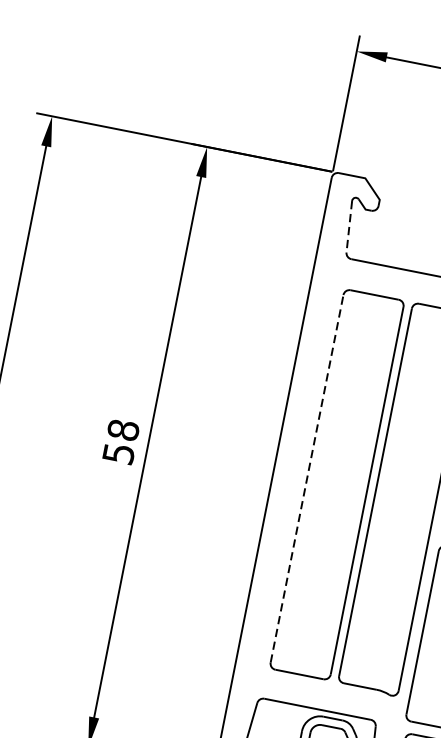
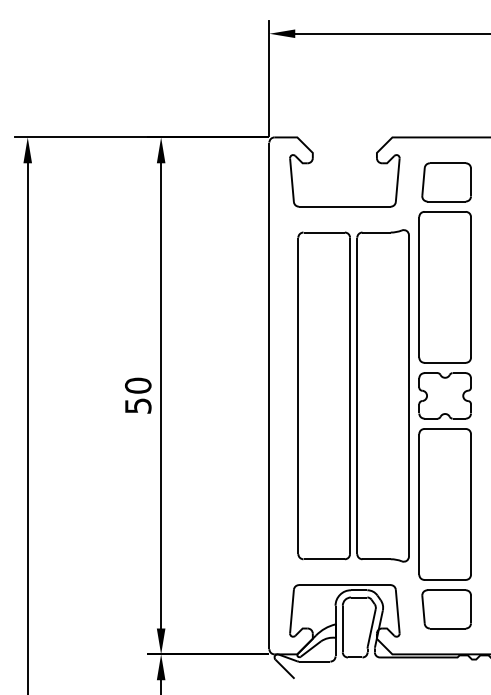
line: (348, 227) -> (291, 180), dashed -> solid
text: (123, 429) -> (138, 385), 58 -> 50
line: (307, 478) -> (298, 395), dashed -> solid

